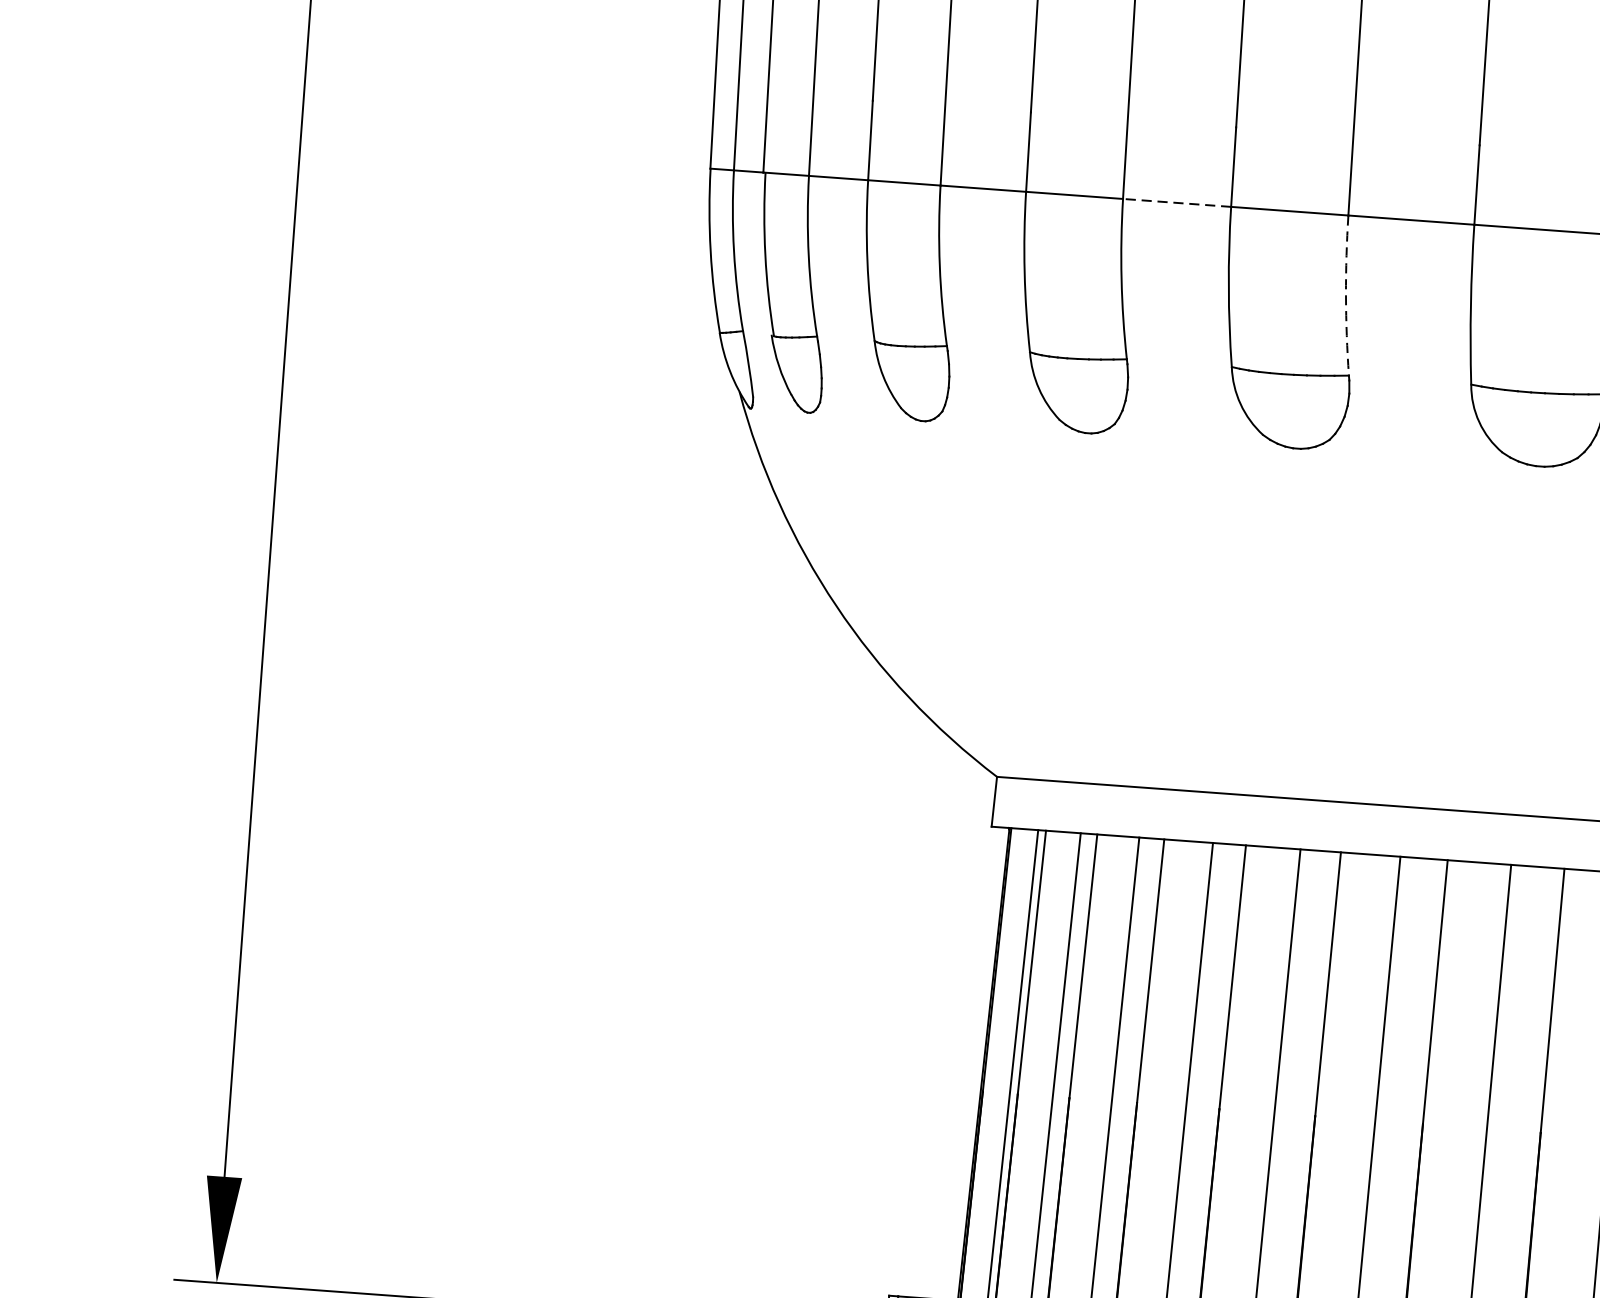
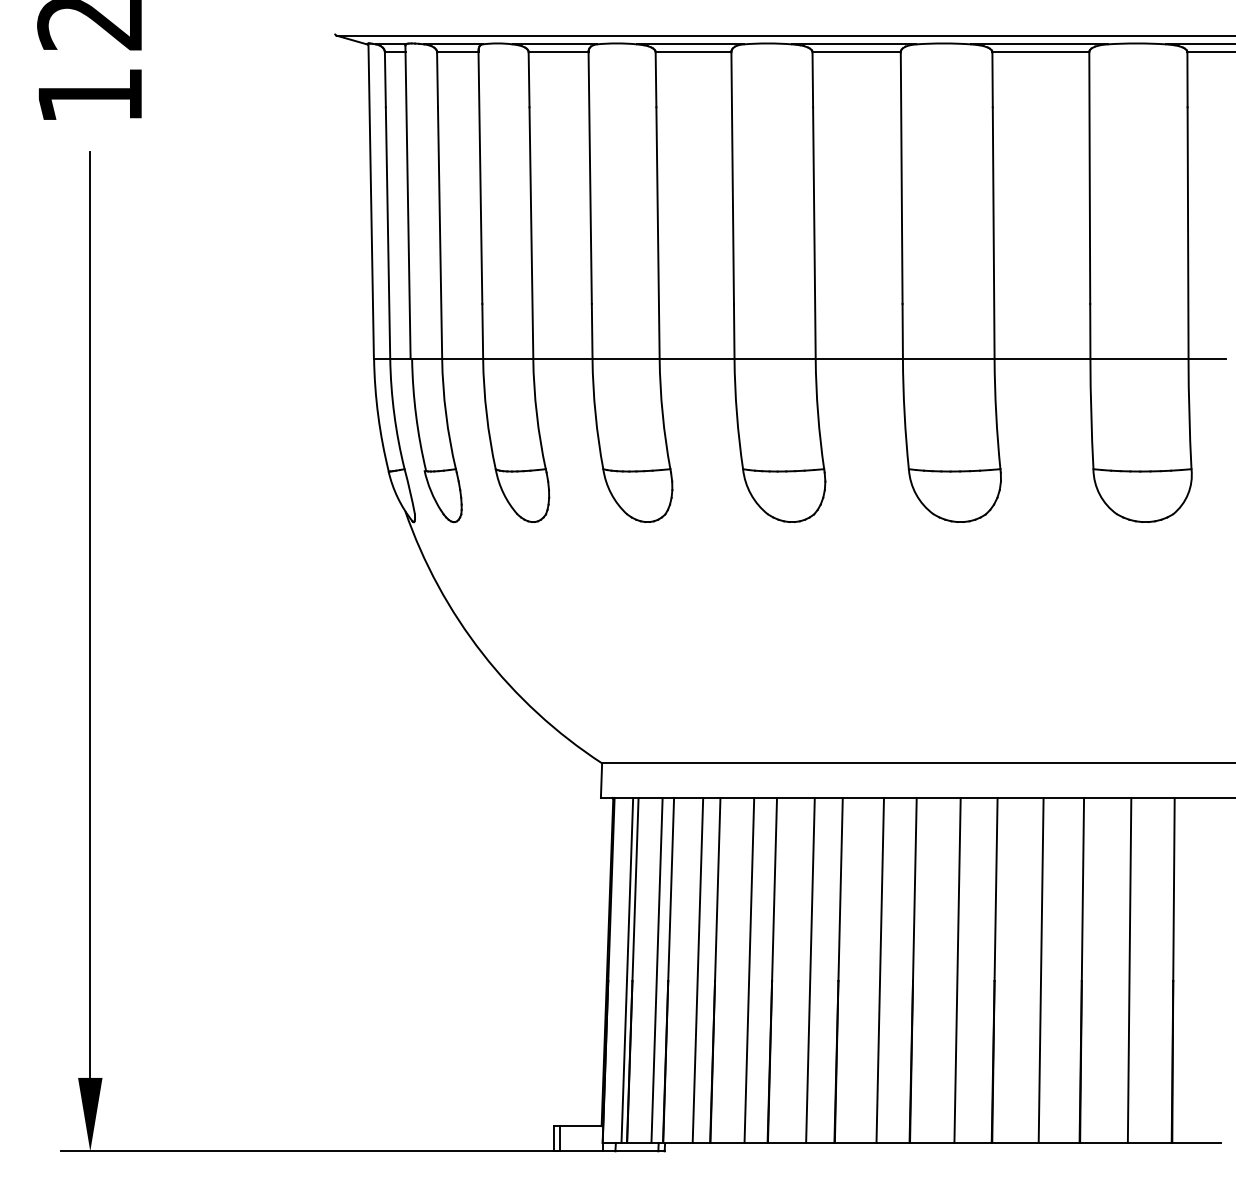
line: (1176, 202) -> (696, 358), dashed -> solid
arc: (1346, 296) -> (818, 414), dashed -> solid

